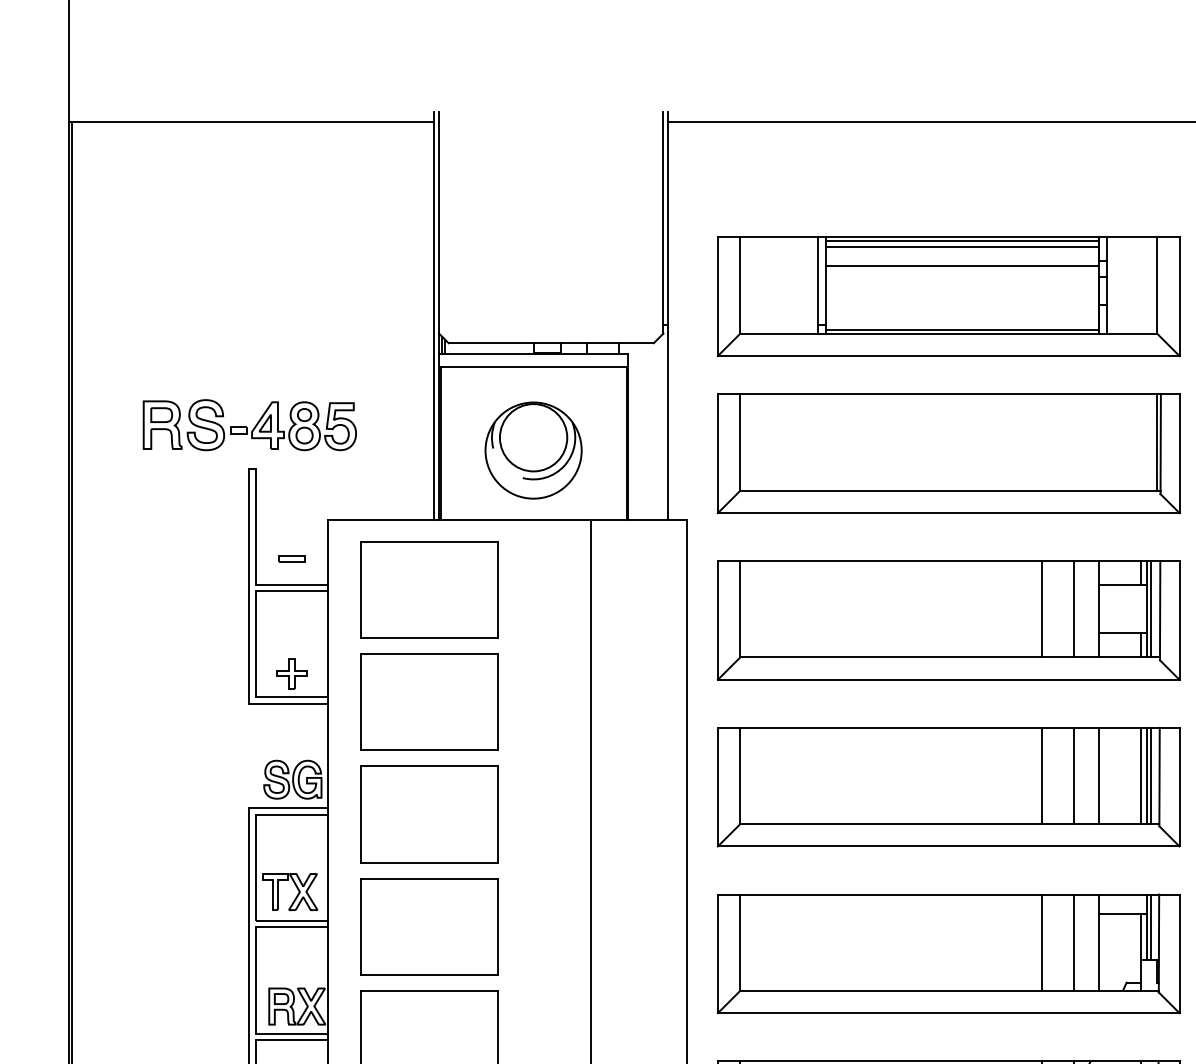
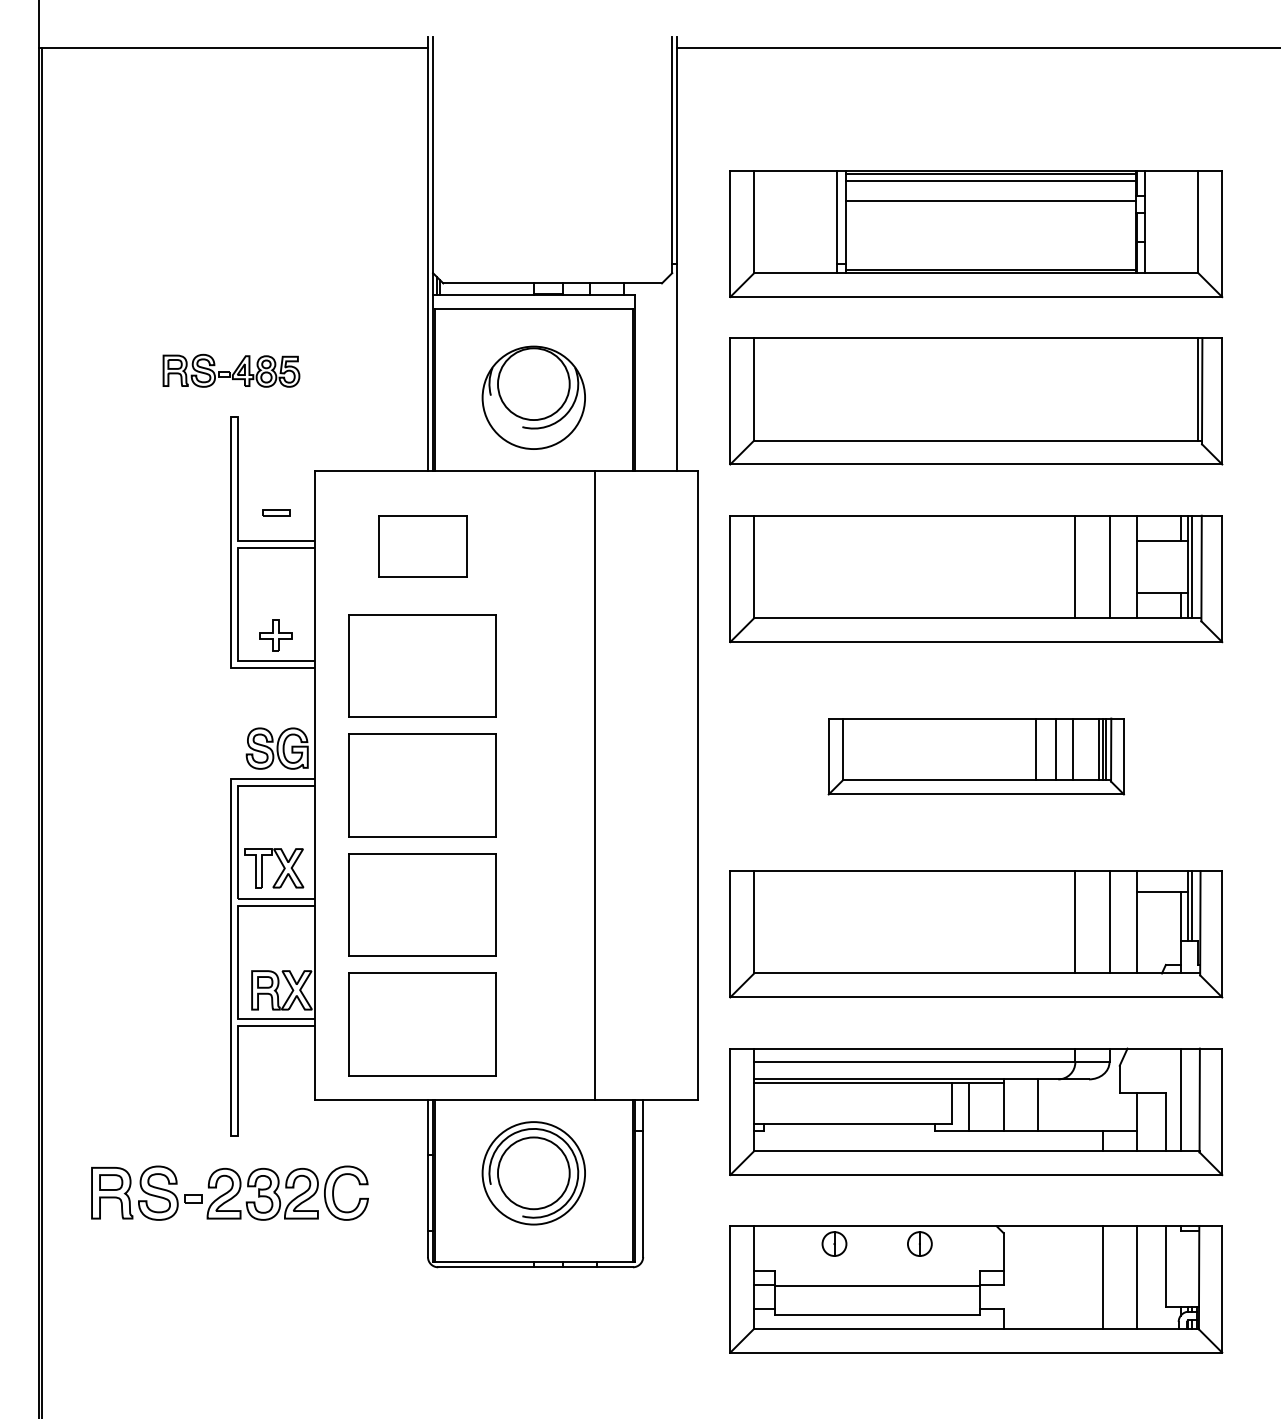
part: (249, 424) -> (231, 370), size x0.6
part: (429, 590) -> (422, 546), size x0.6
part: (948, 787) -> (976, 756), size x0.6

